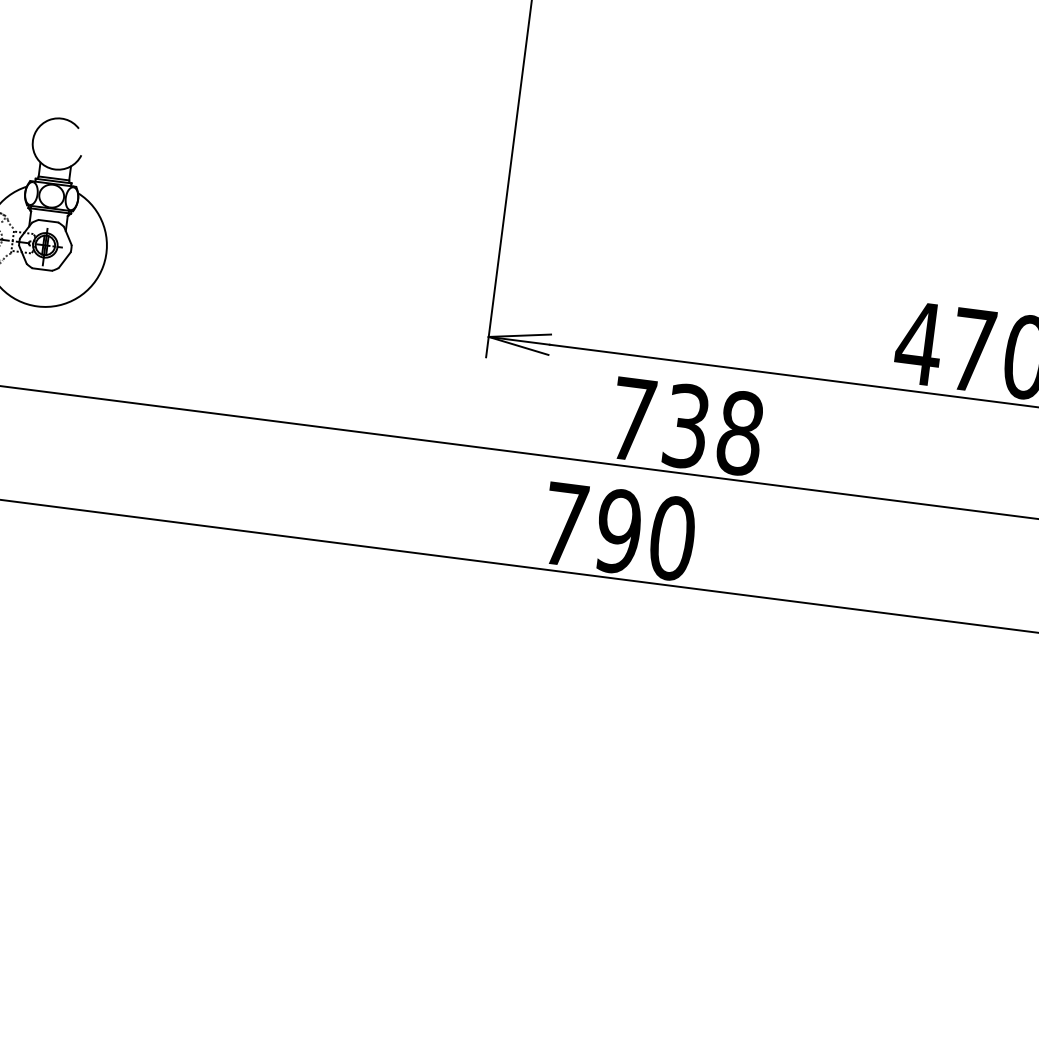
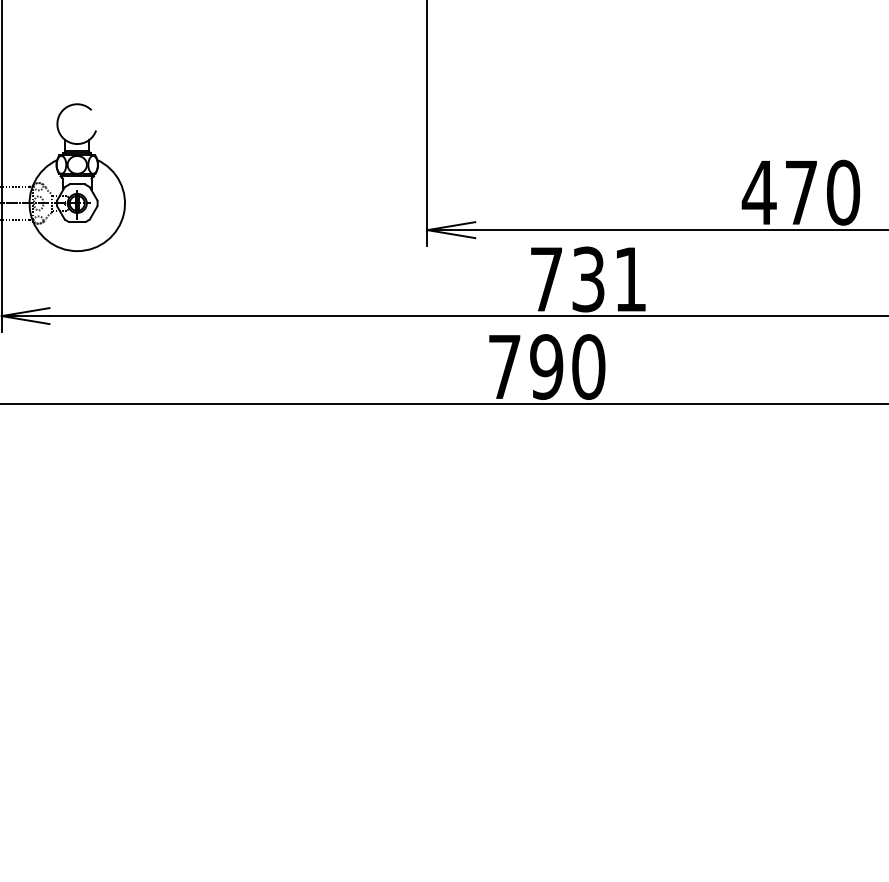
text: (740, 433) -> (630, 279), 738 -> 731

